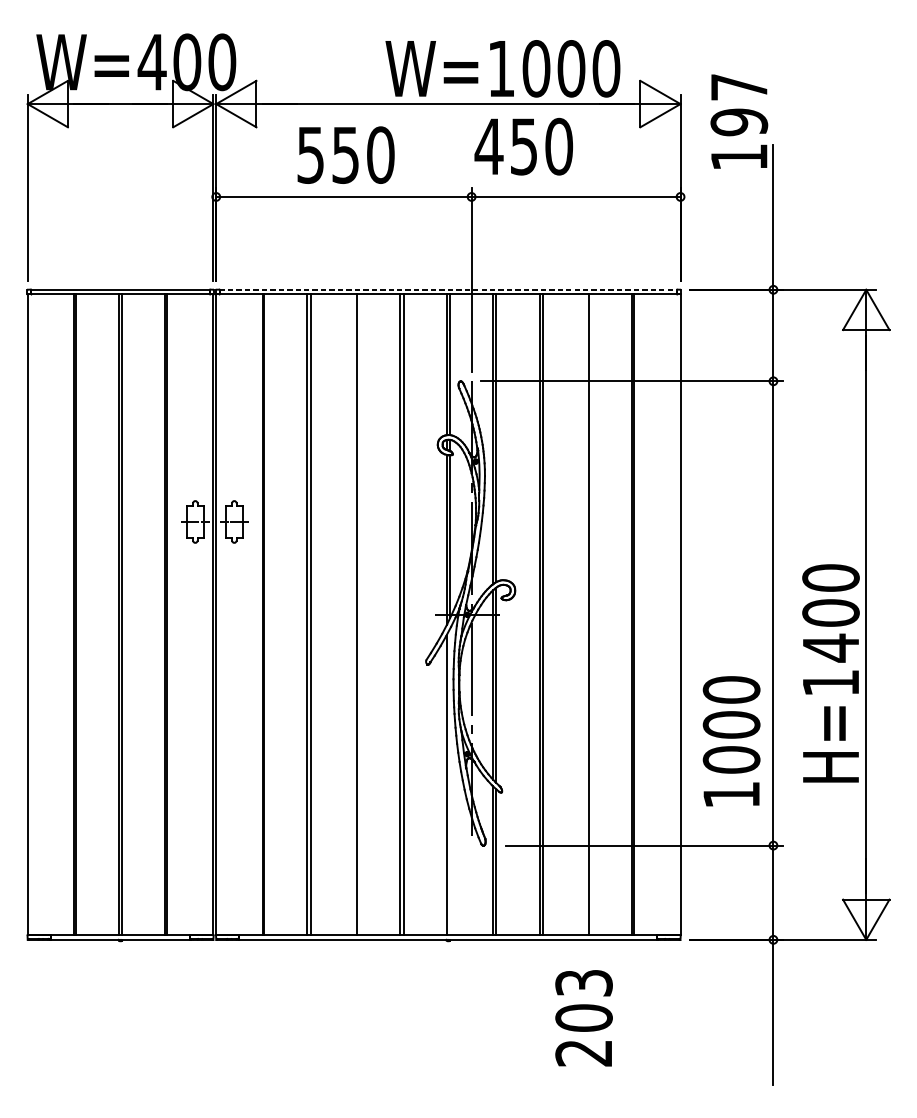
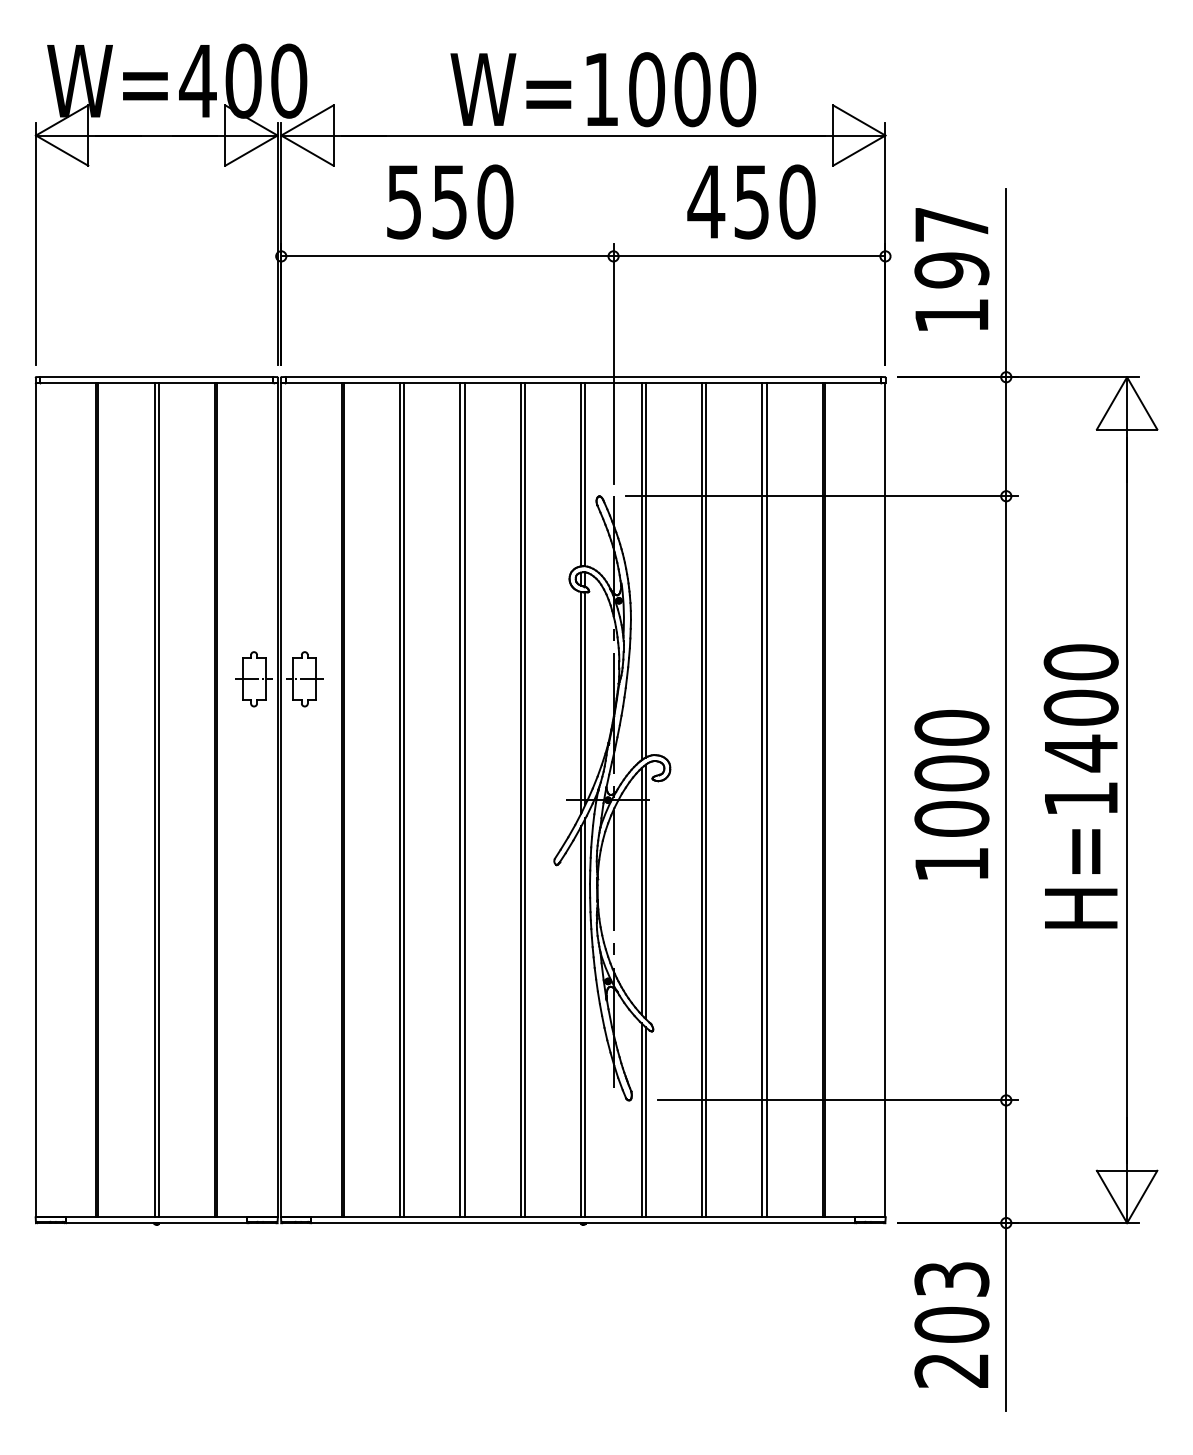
text: (503, 68) -> (603, 89), moved
text: (739, 121) -> (951, 269), moved
text: (523, 146) -> (751, 201), moved
line: (448, 290) -> (583, 377), dashed -> solid
line: (353, 615) -> (460, 800), added
line: (586, 615) -> (762, 800), added
text: (830, 673) -> (1080, 786), moved
text: (731, 741) -> (951, 794), moved
line: (450, 781) -> (585, 1017), added
text: (583, 1017) -> (951, 1324), moved

